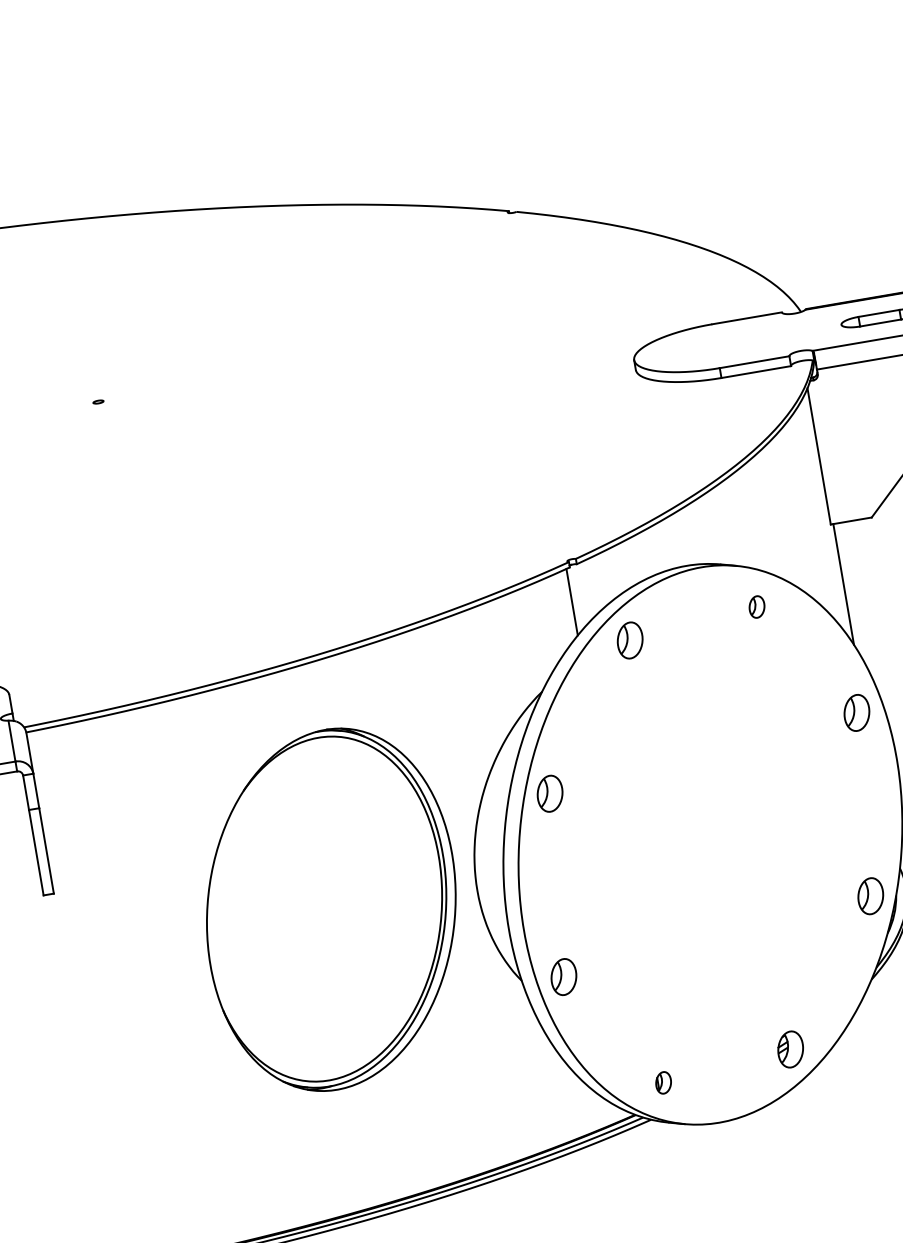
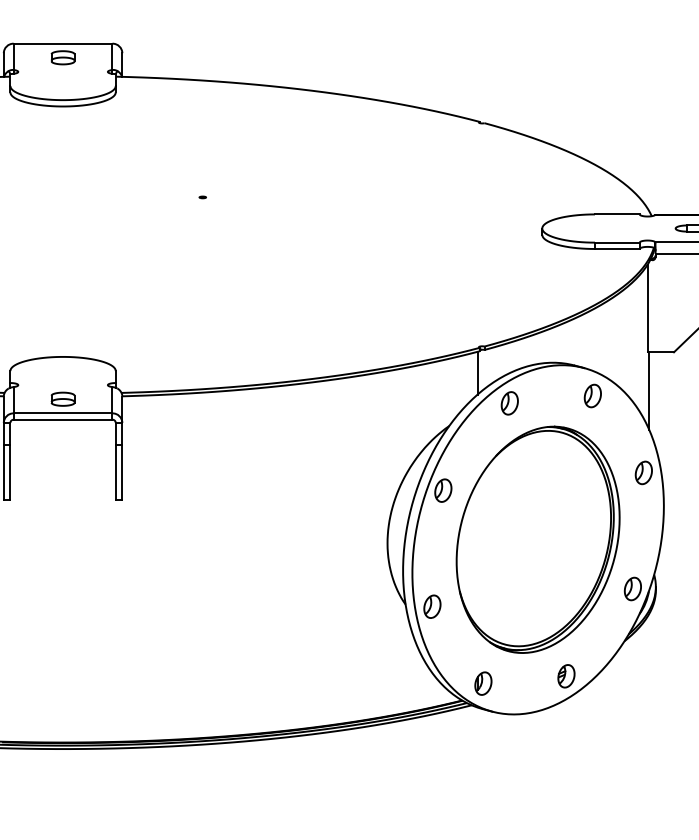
part: (756, 606) -> (592, 395), size x1.67
part: (330, 909) -> (537, 539), moved
part: (663, 1082) -> (483, 683), size x1.67

